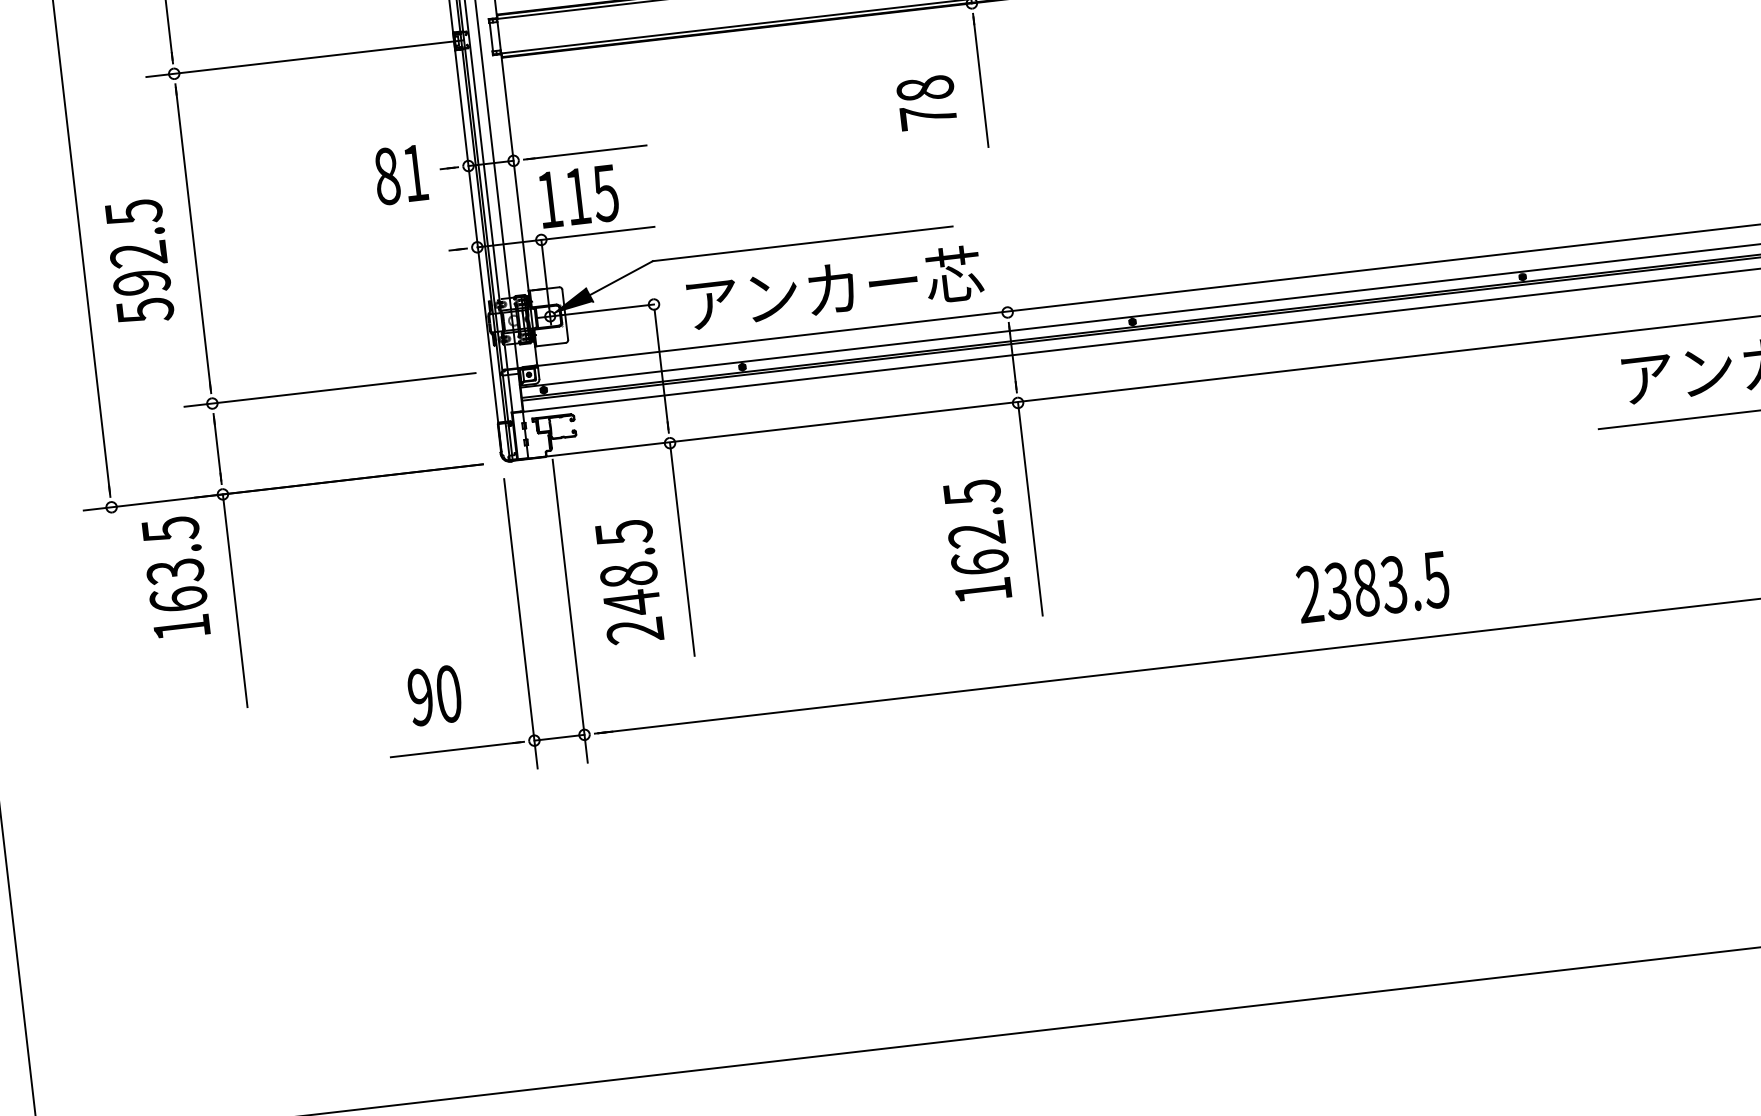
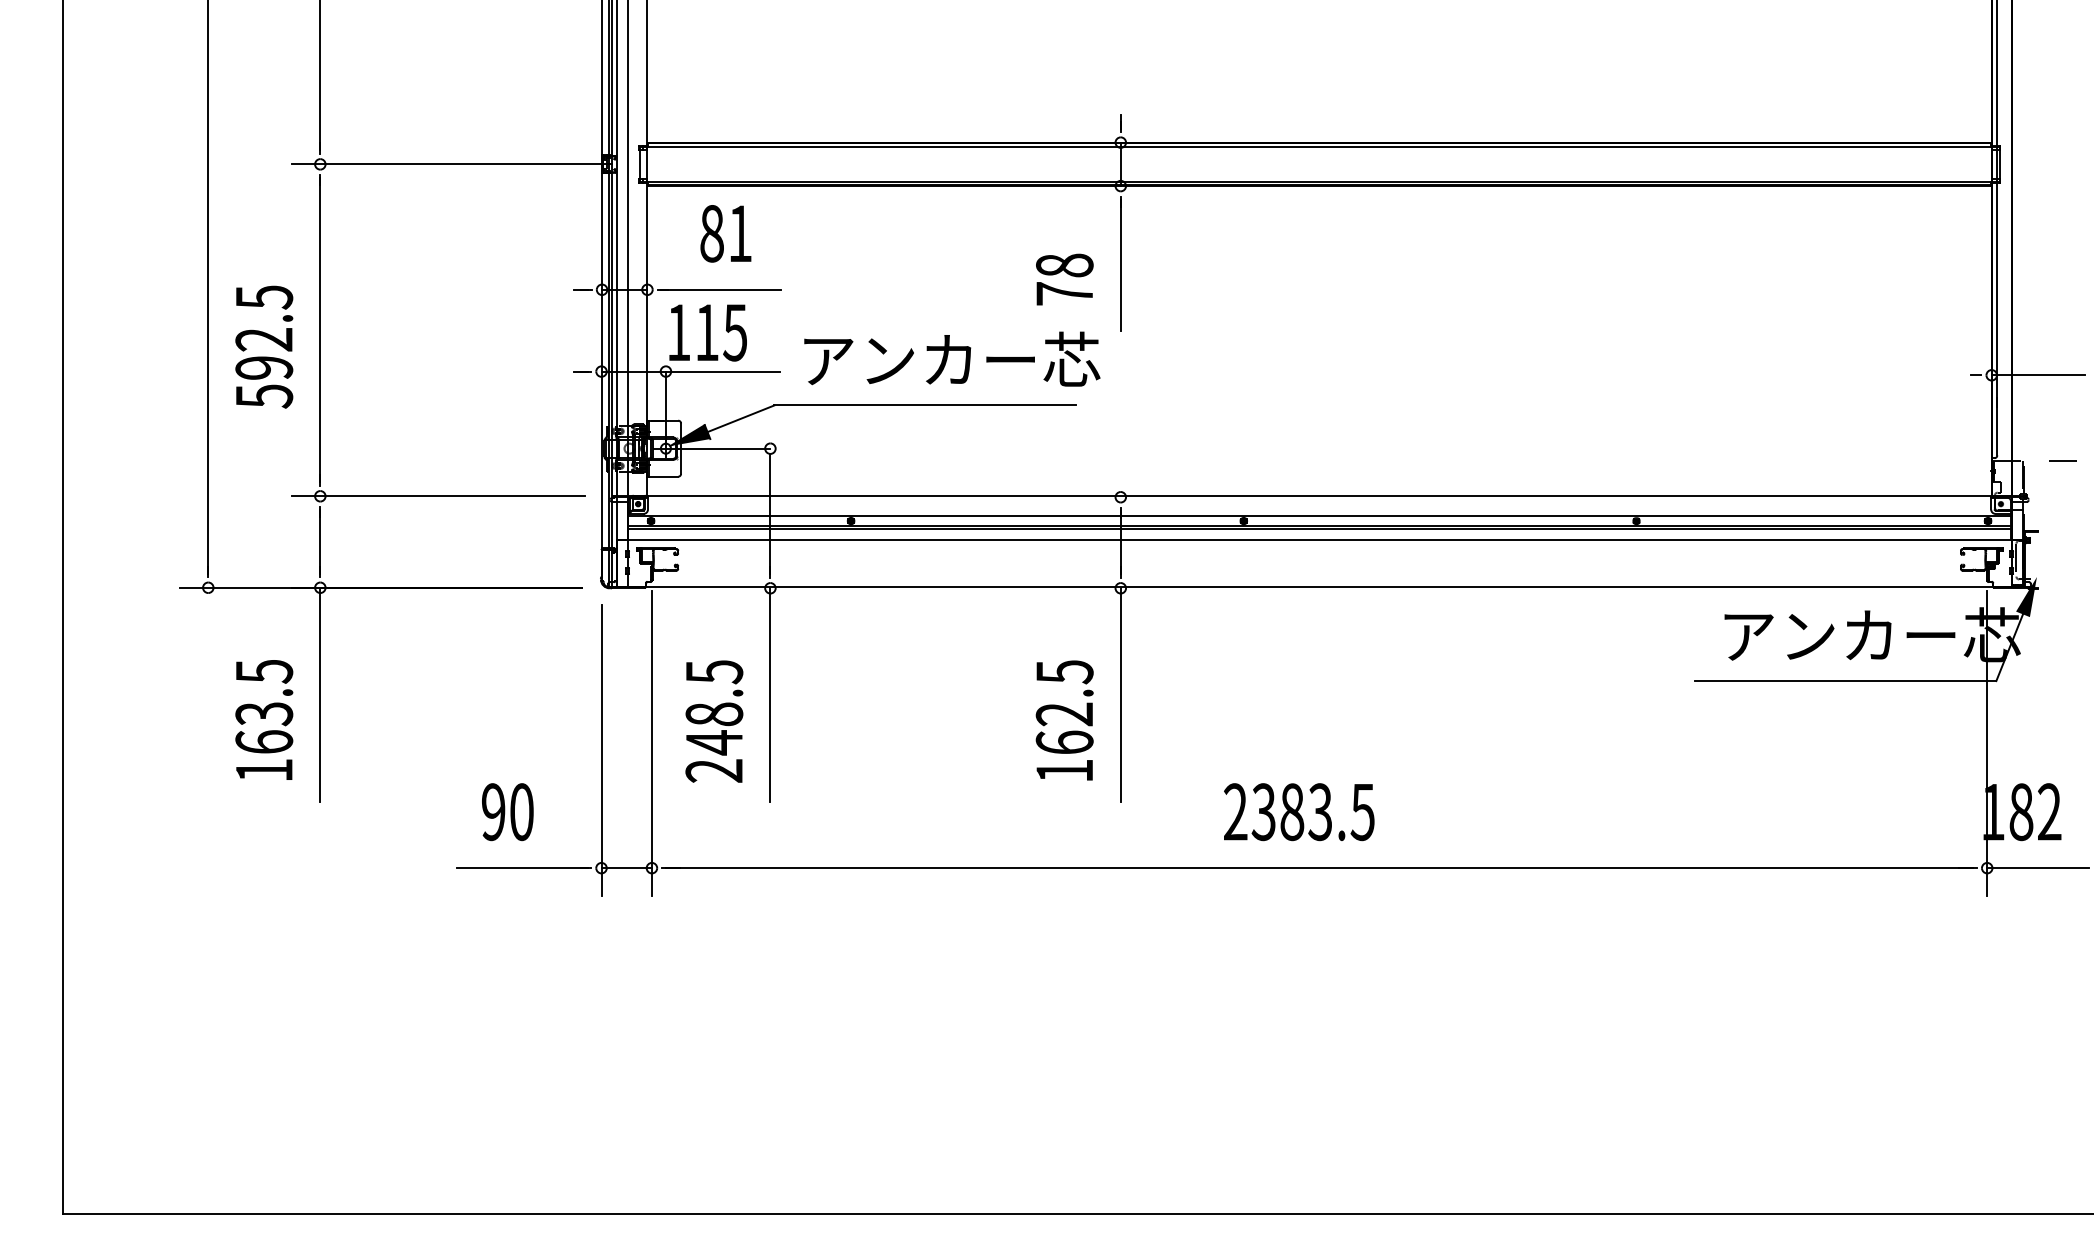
text: (400, 174) -> (725, 233), moved
text: (835, 287) -> (952, 358), moved
text: (176, 577) -> (264, 719), moved
text: (1373, 587) -> (1299, 812), moved

